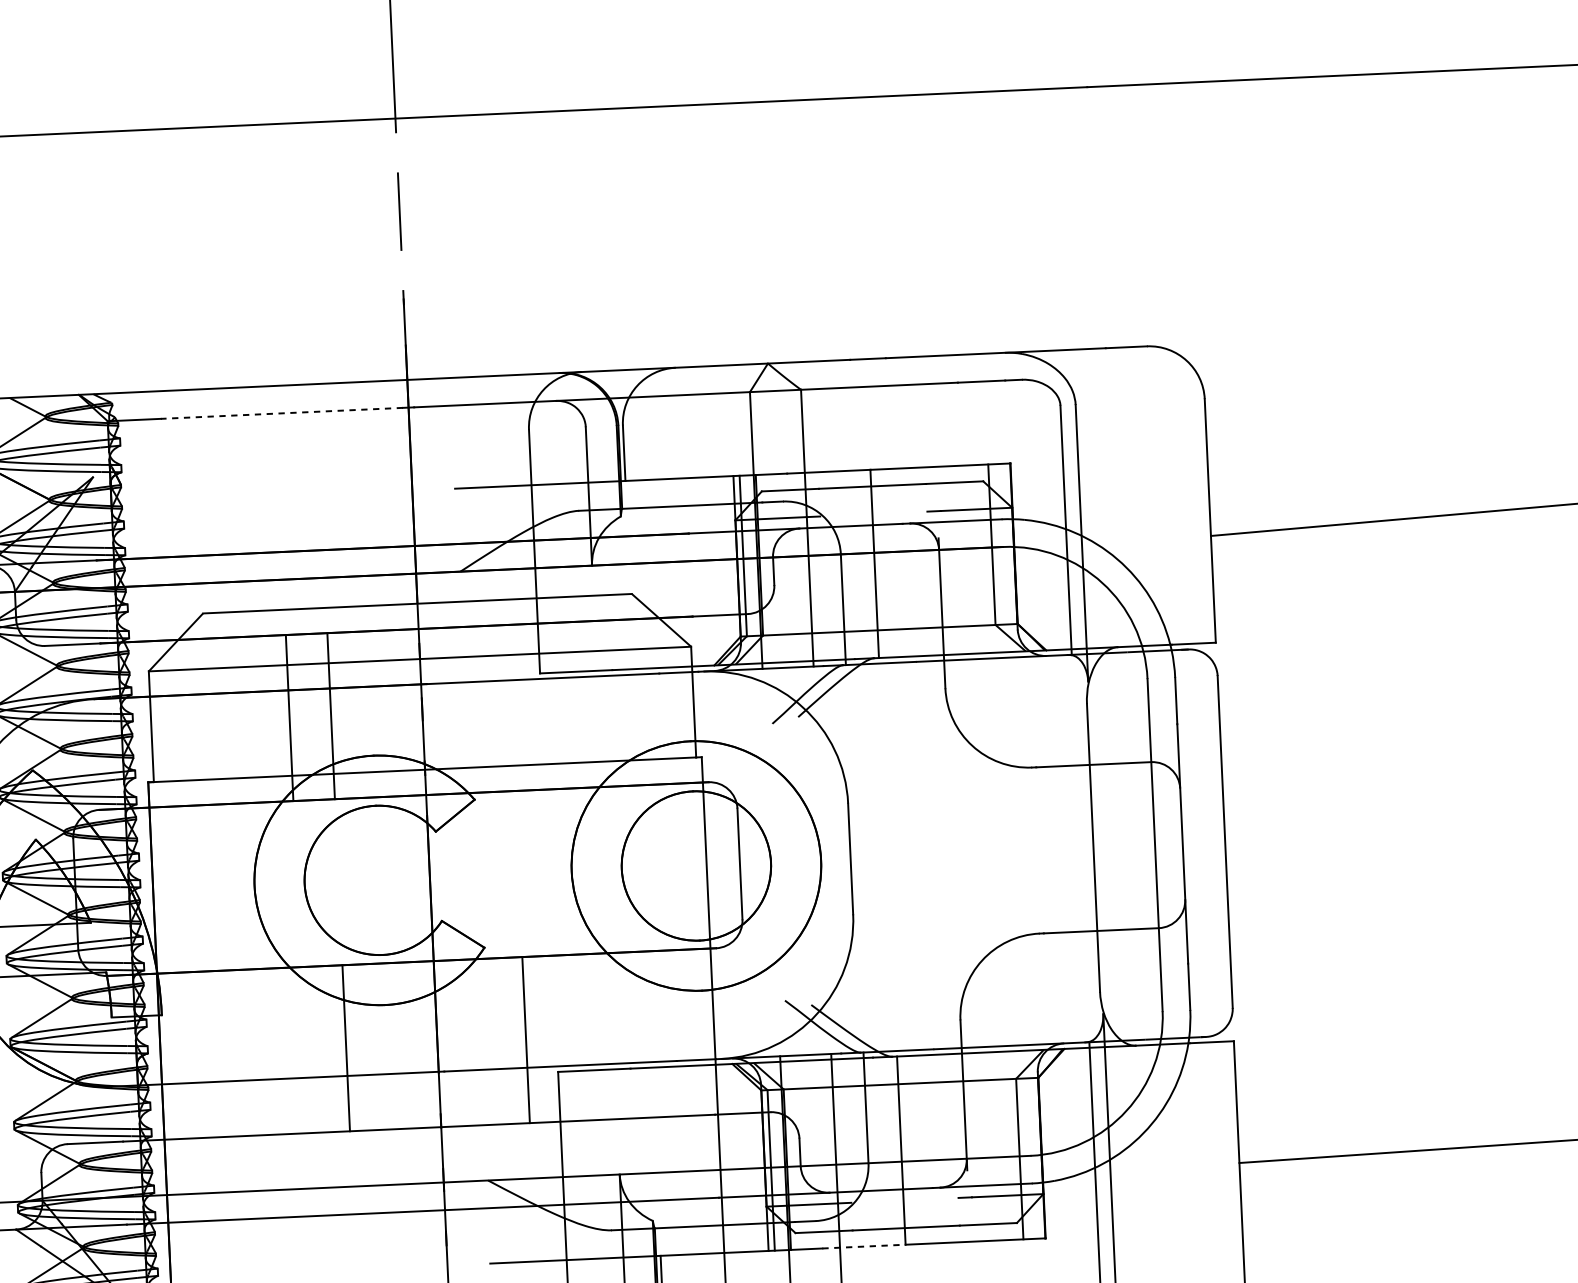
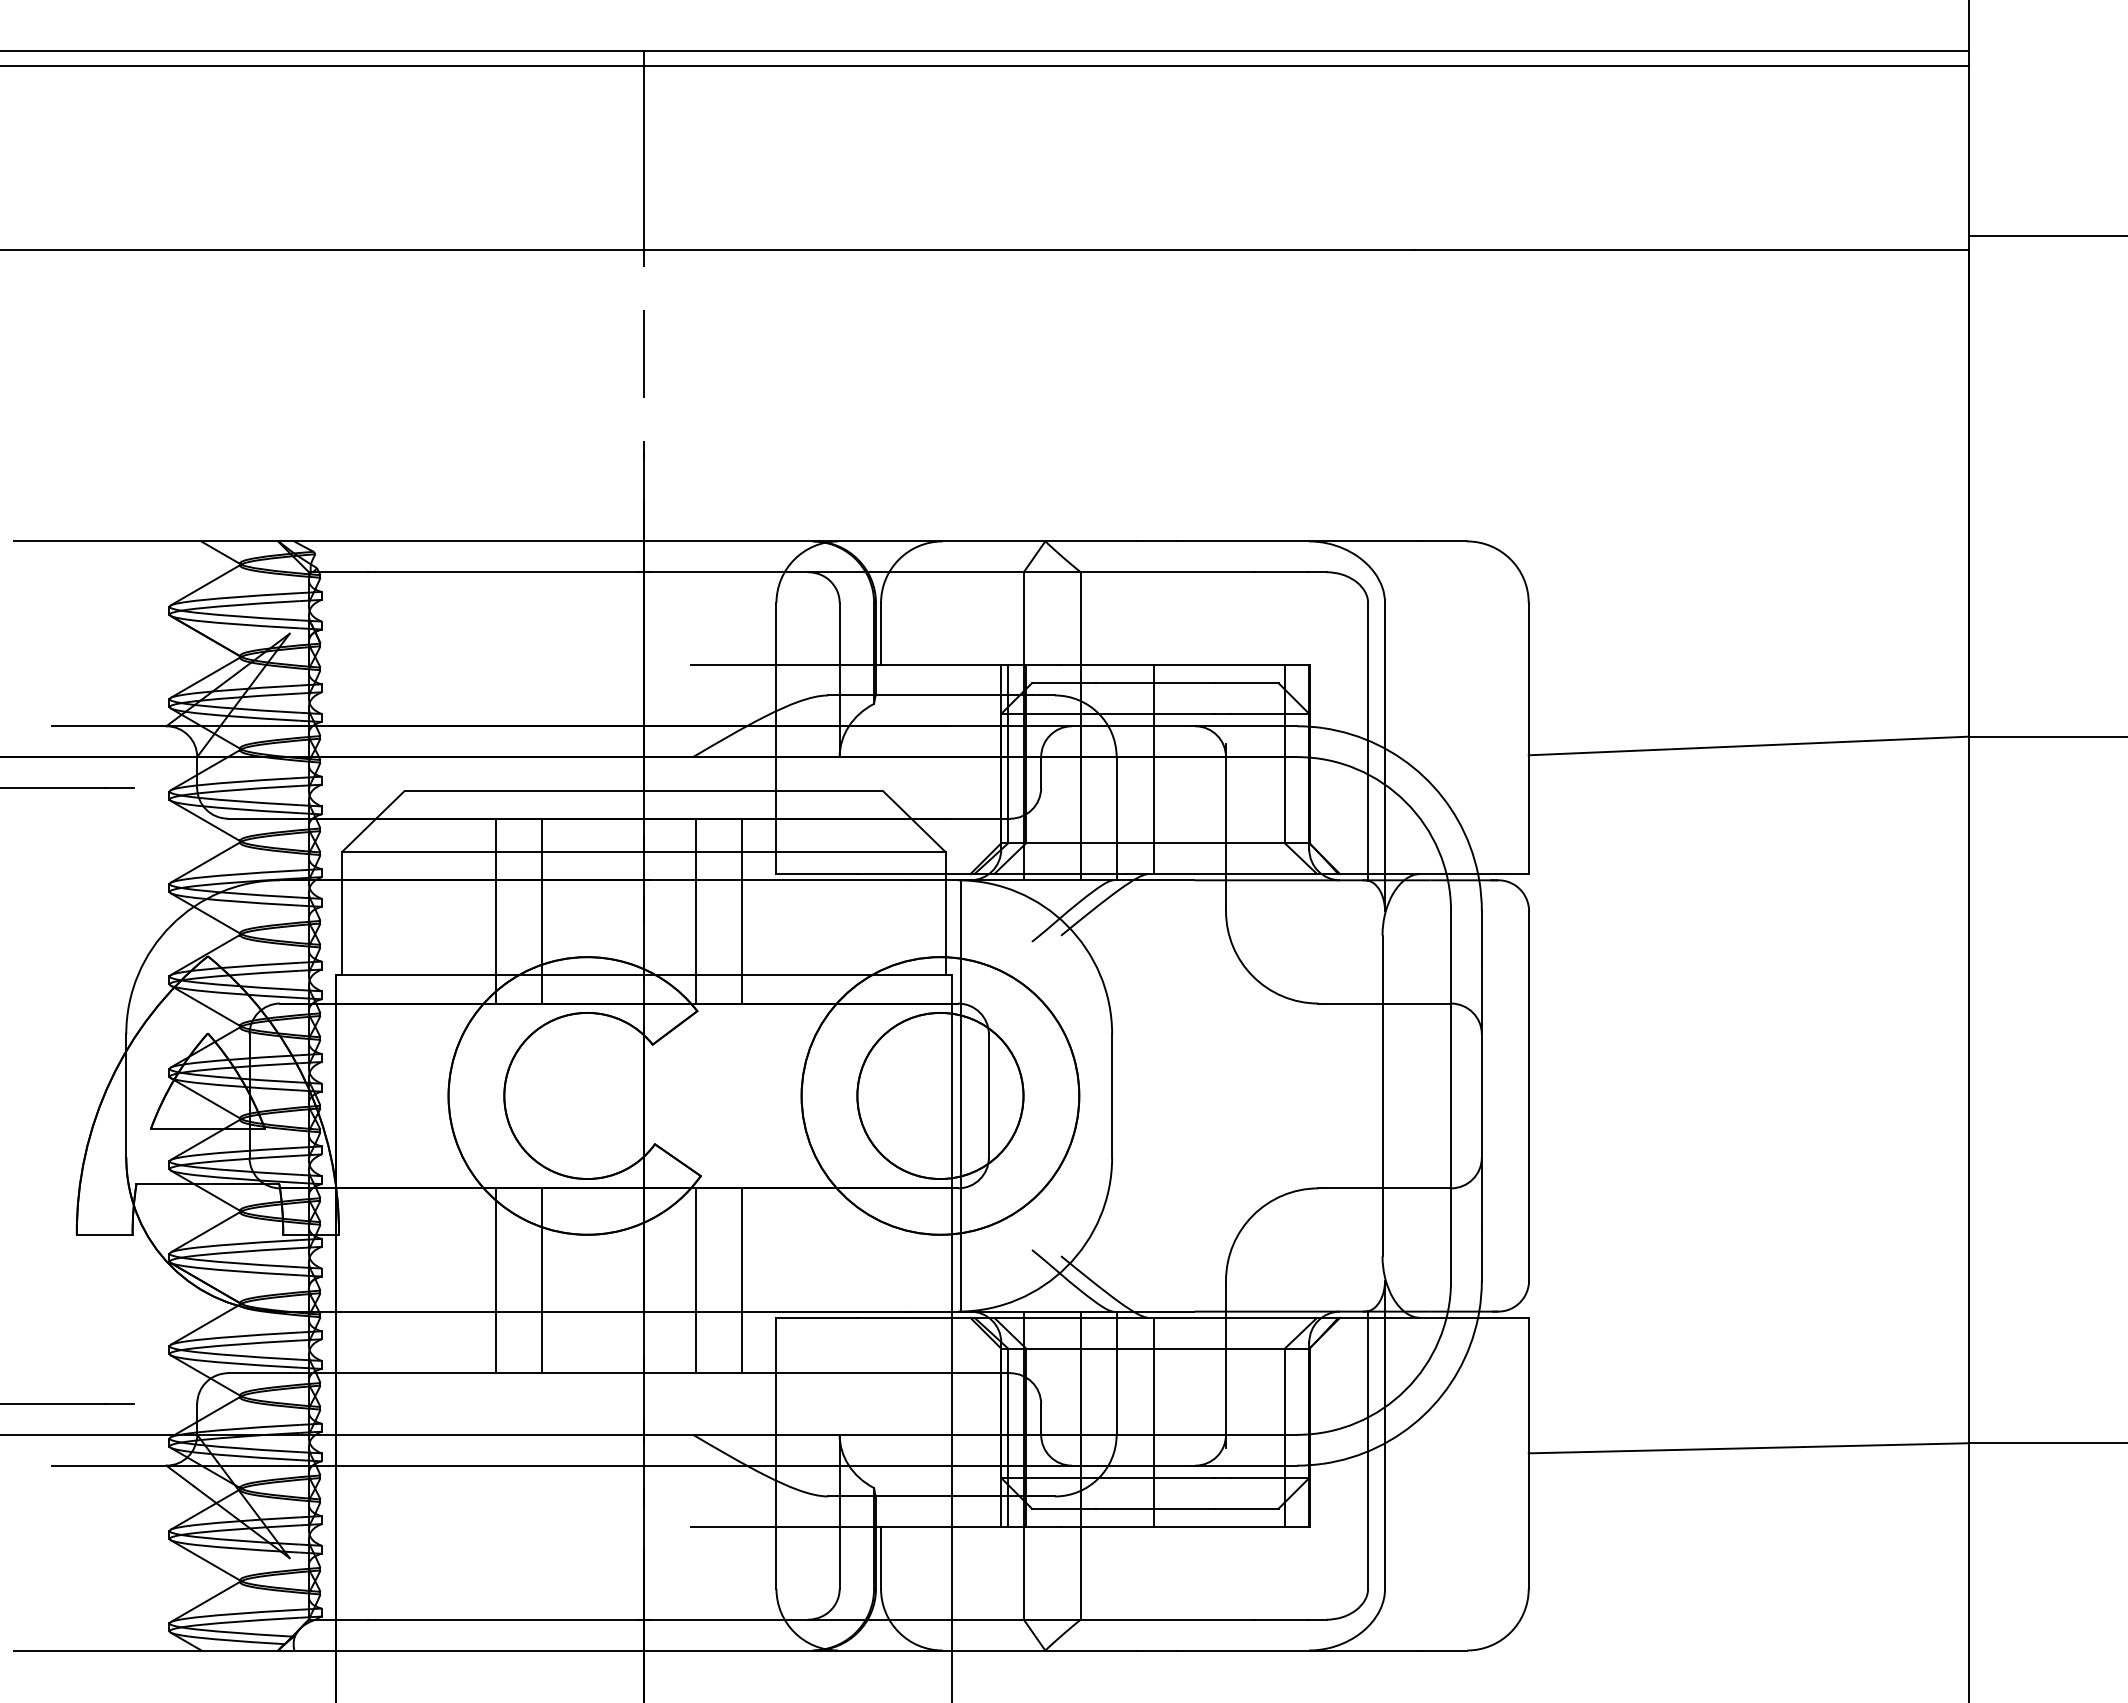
line: (281, 413) -> (502, 572), dashed -> solid
line: (873, 513) -> (1154, 713), added
line: (511, 707) -> (742, 910), added
line: (469, 709) -> (696, 910), added
line: (715, 864) -> (961, 1095), added
line: (484, 1041) -> (696, 1280), added
line: (304, 1049) -> (495, 1280), added
line: (904, 1199) -> (1154, 1477), added
line: (864, 1246) -> (1107, 1527), dashed -> solid

